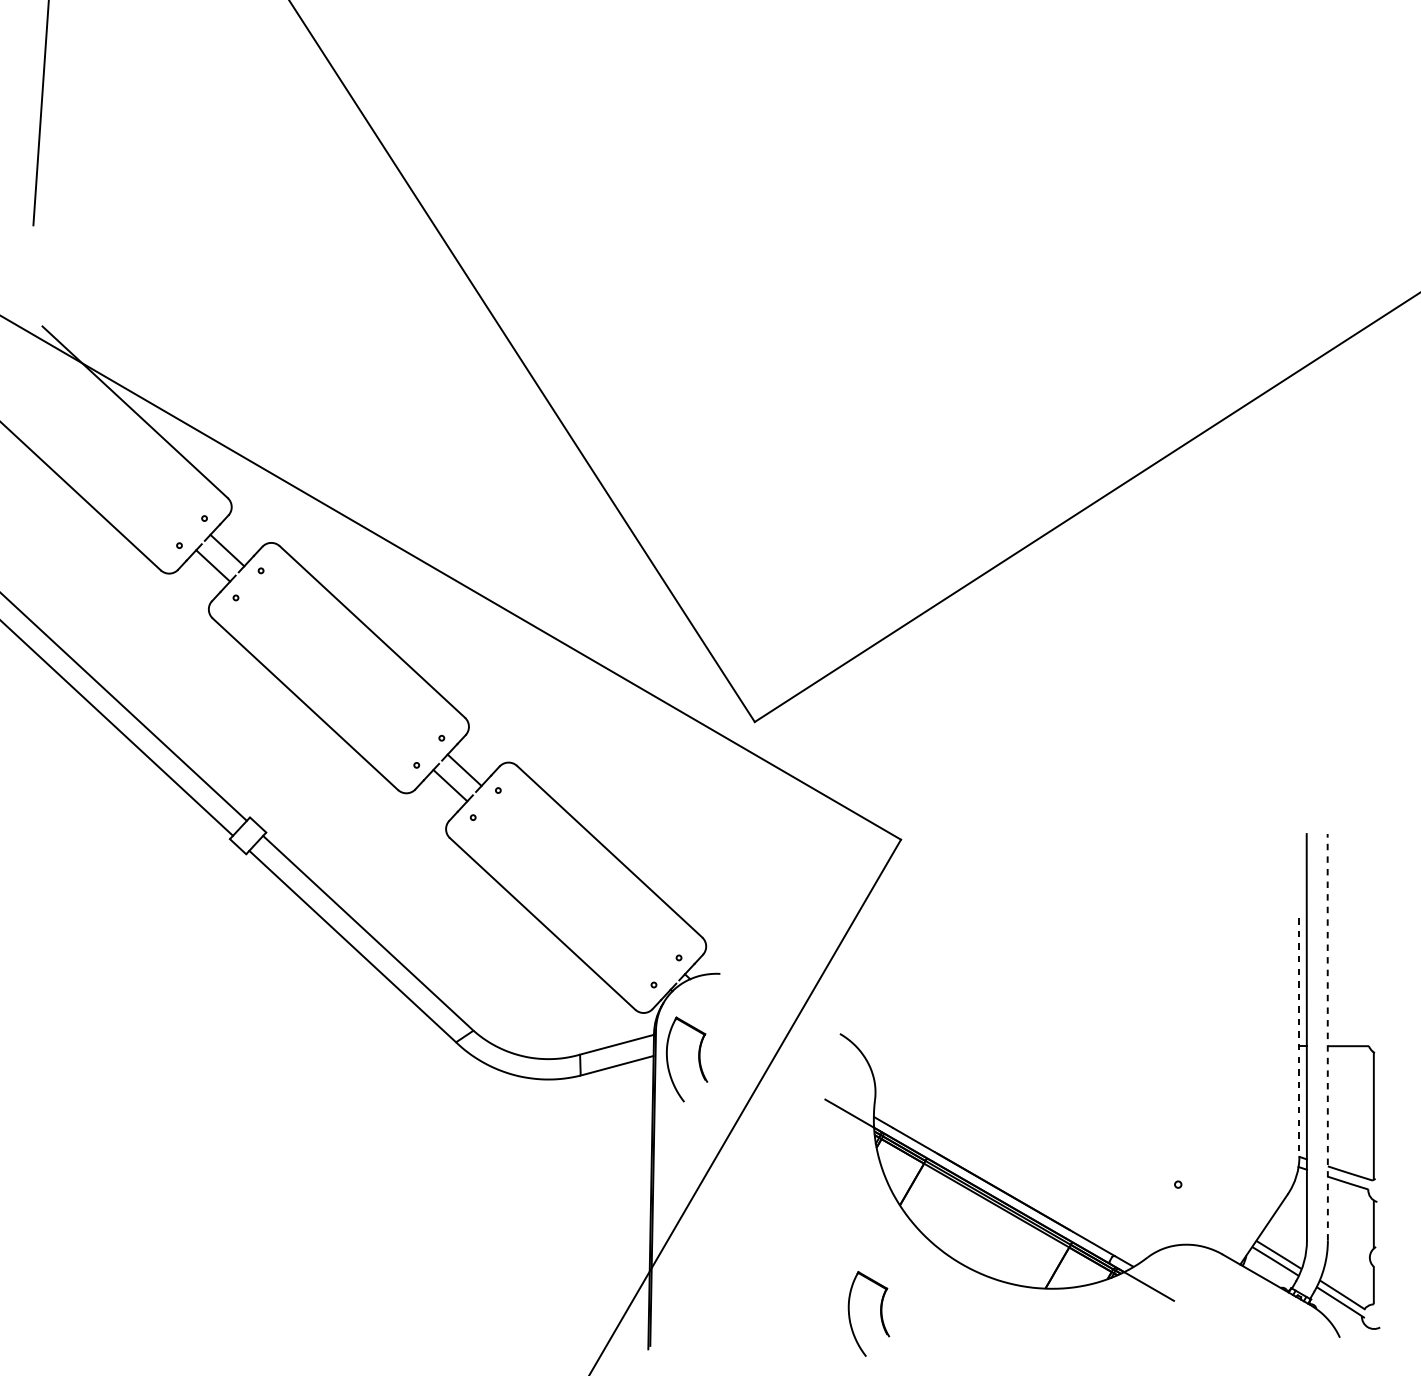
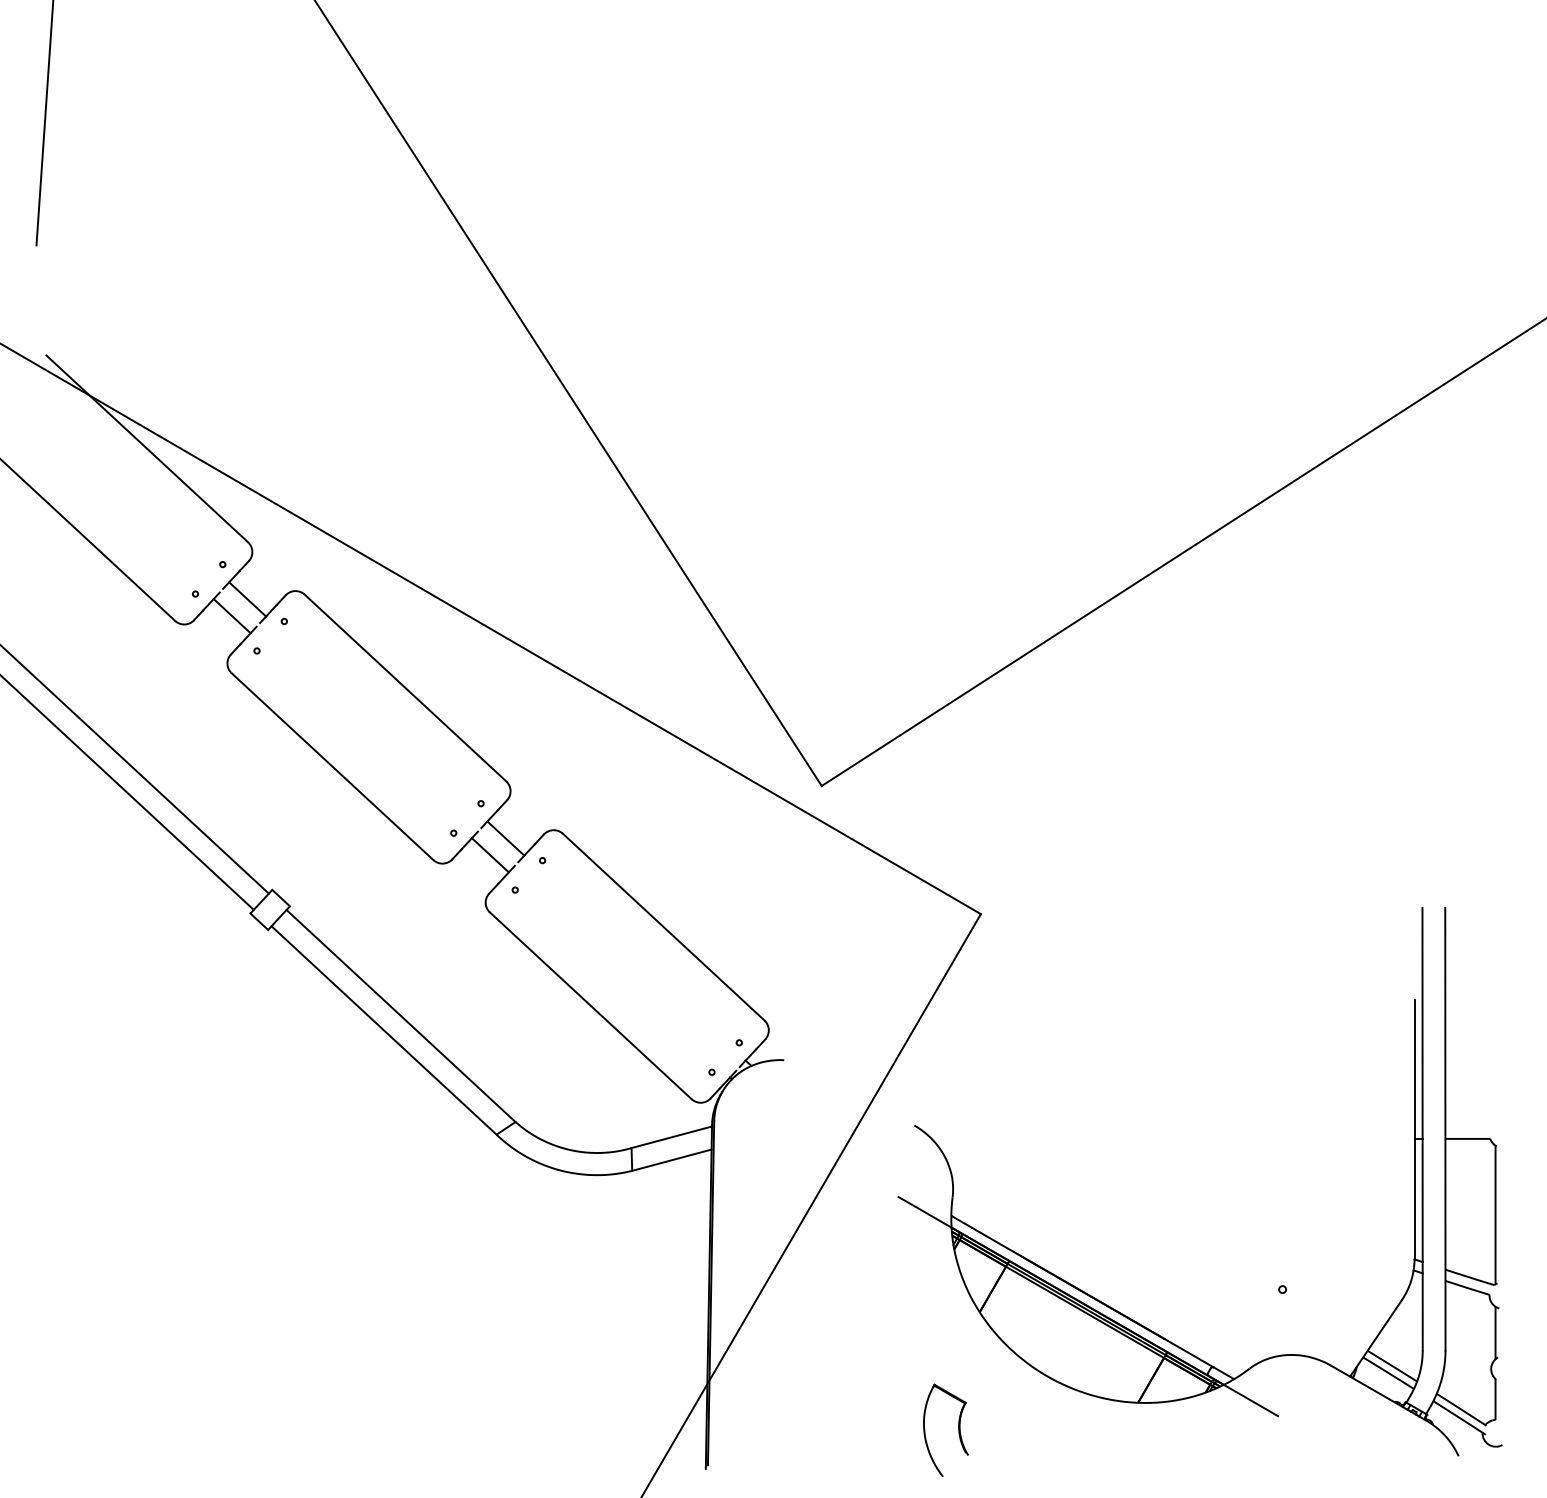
line: (1327, 1036) -> (1445, 1128), dashed -> solid
line: (1299, 1037) -> (1414, 1129), dashed -> solid
part: (698, 1059) -> (760, 1153), removed

